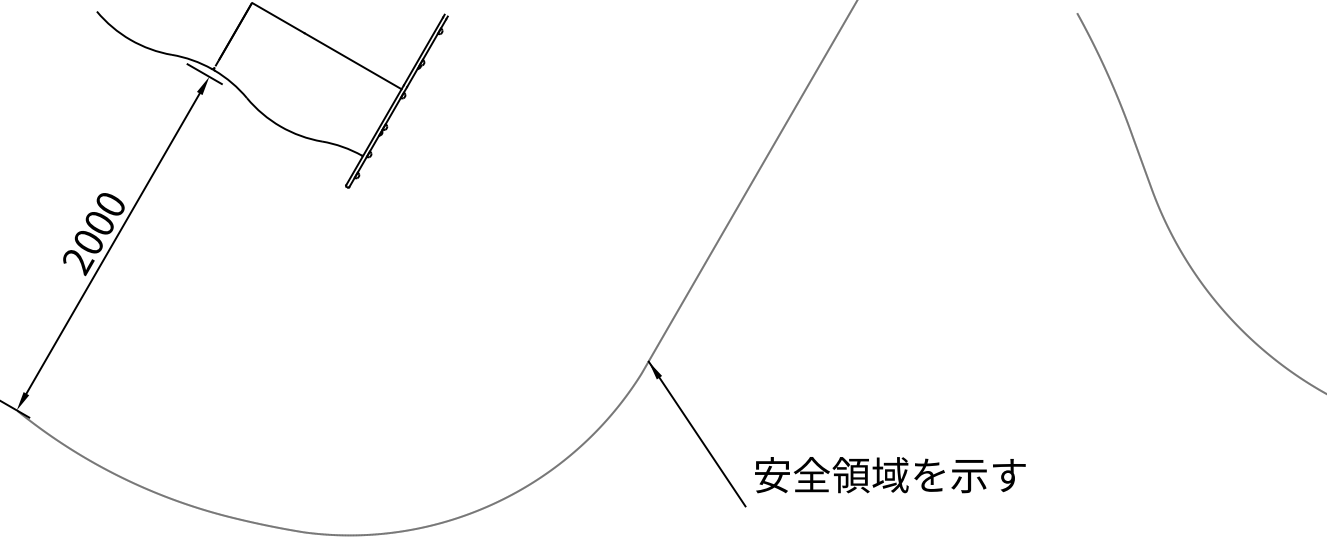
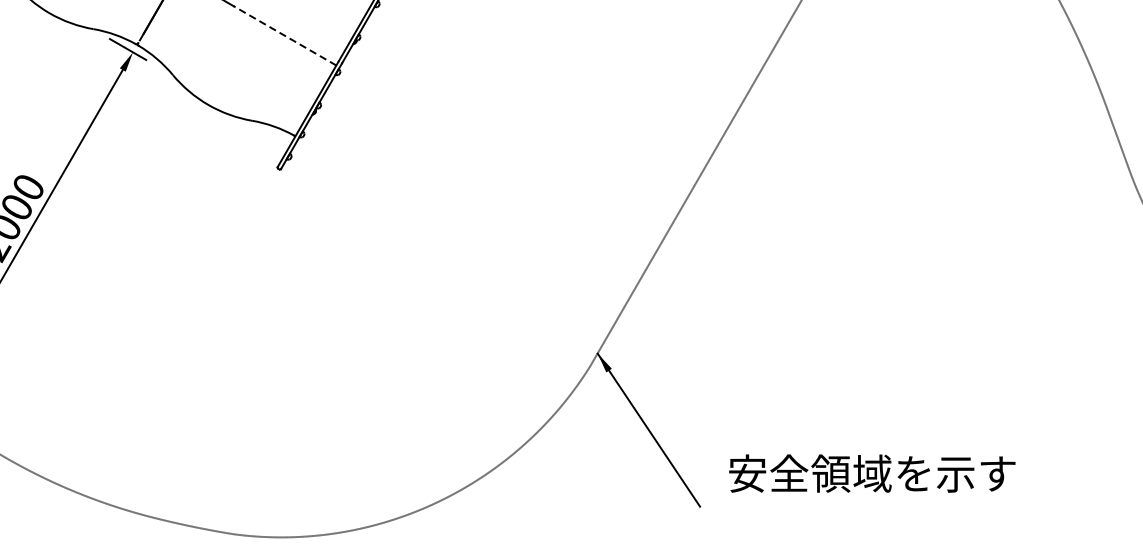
line: (352, 60) -> (284, 35), solid -> dashed
text: (890, 475) -> (872, 474), moved

